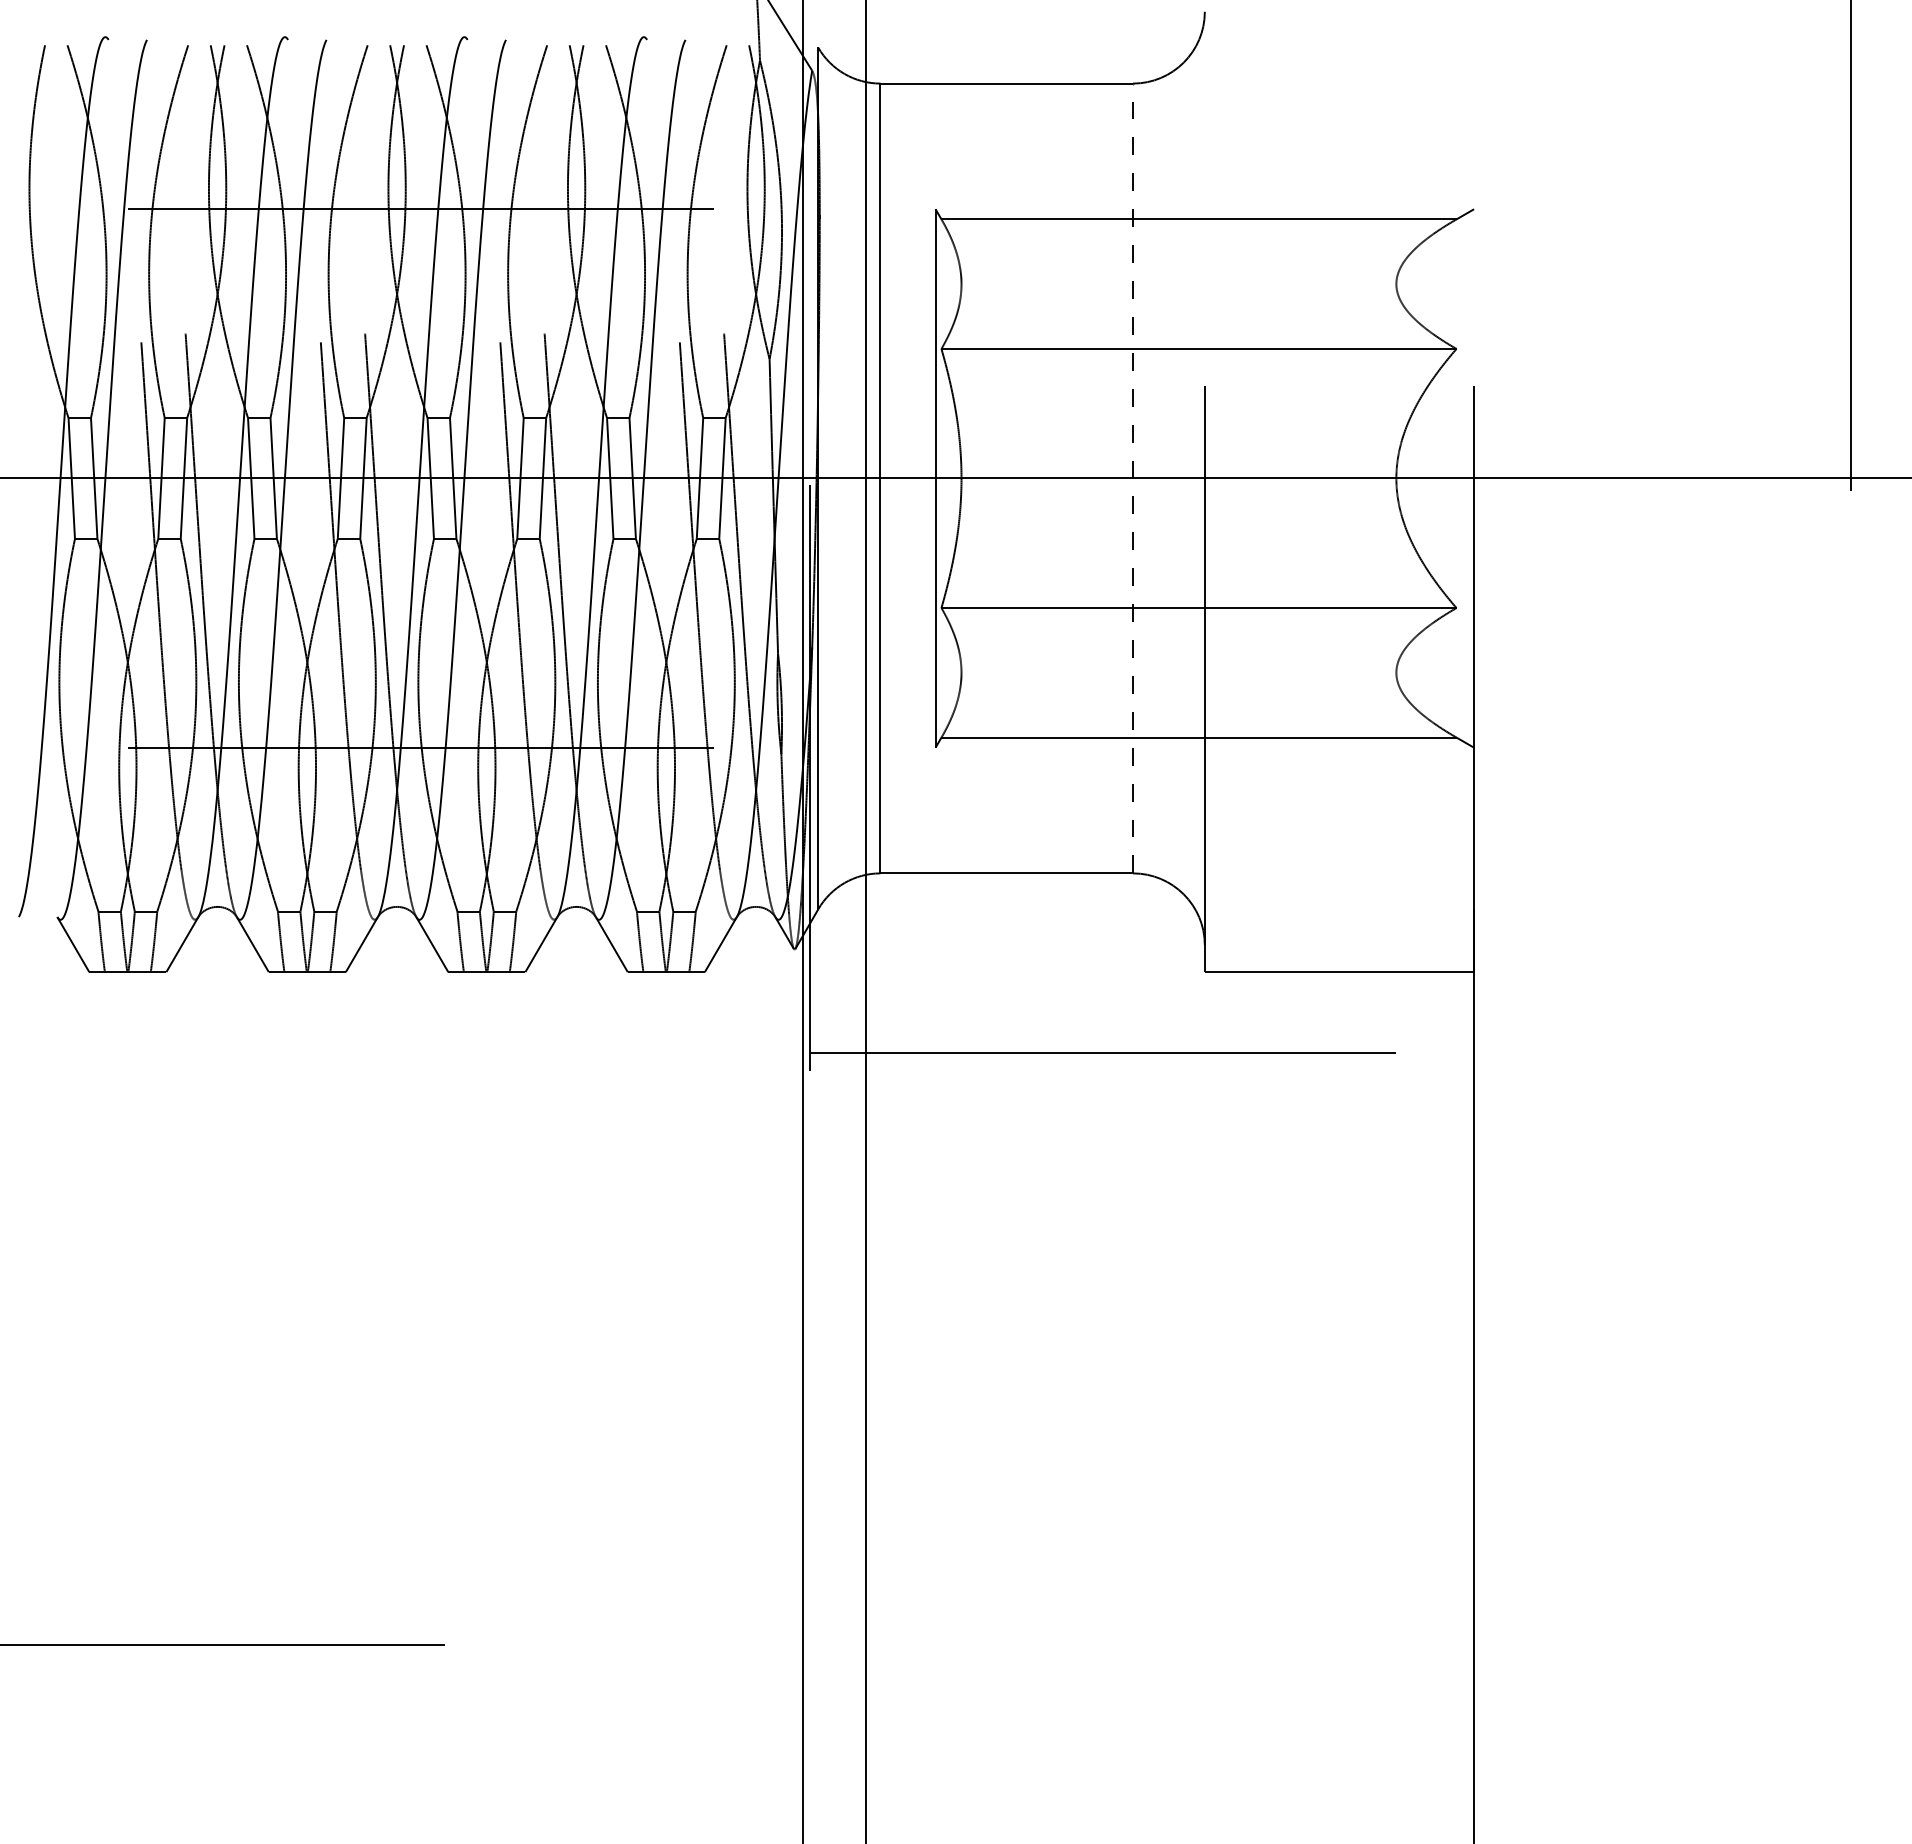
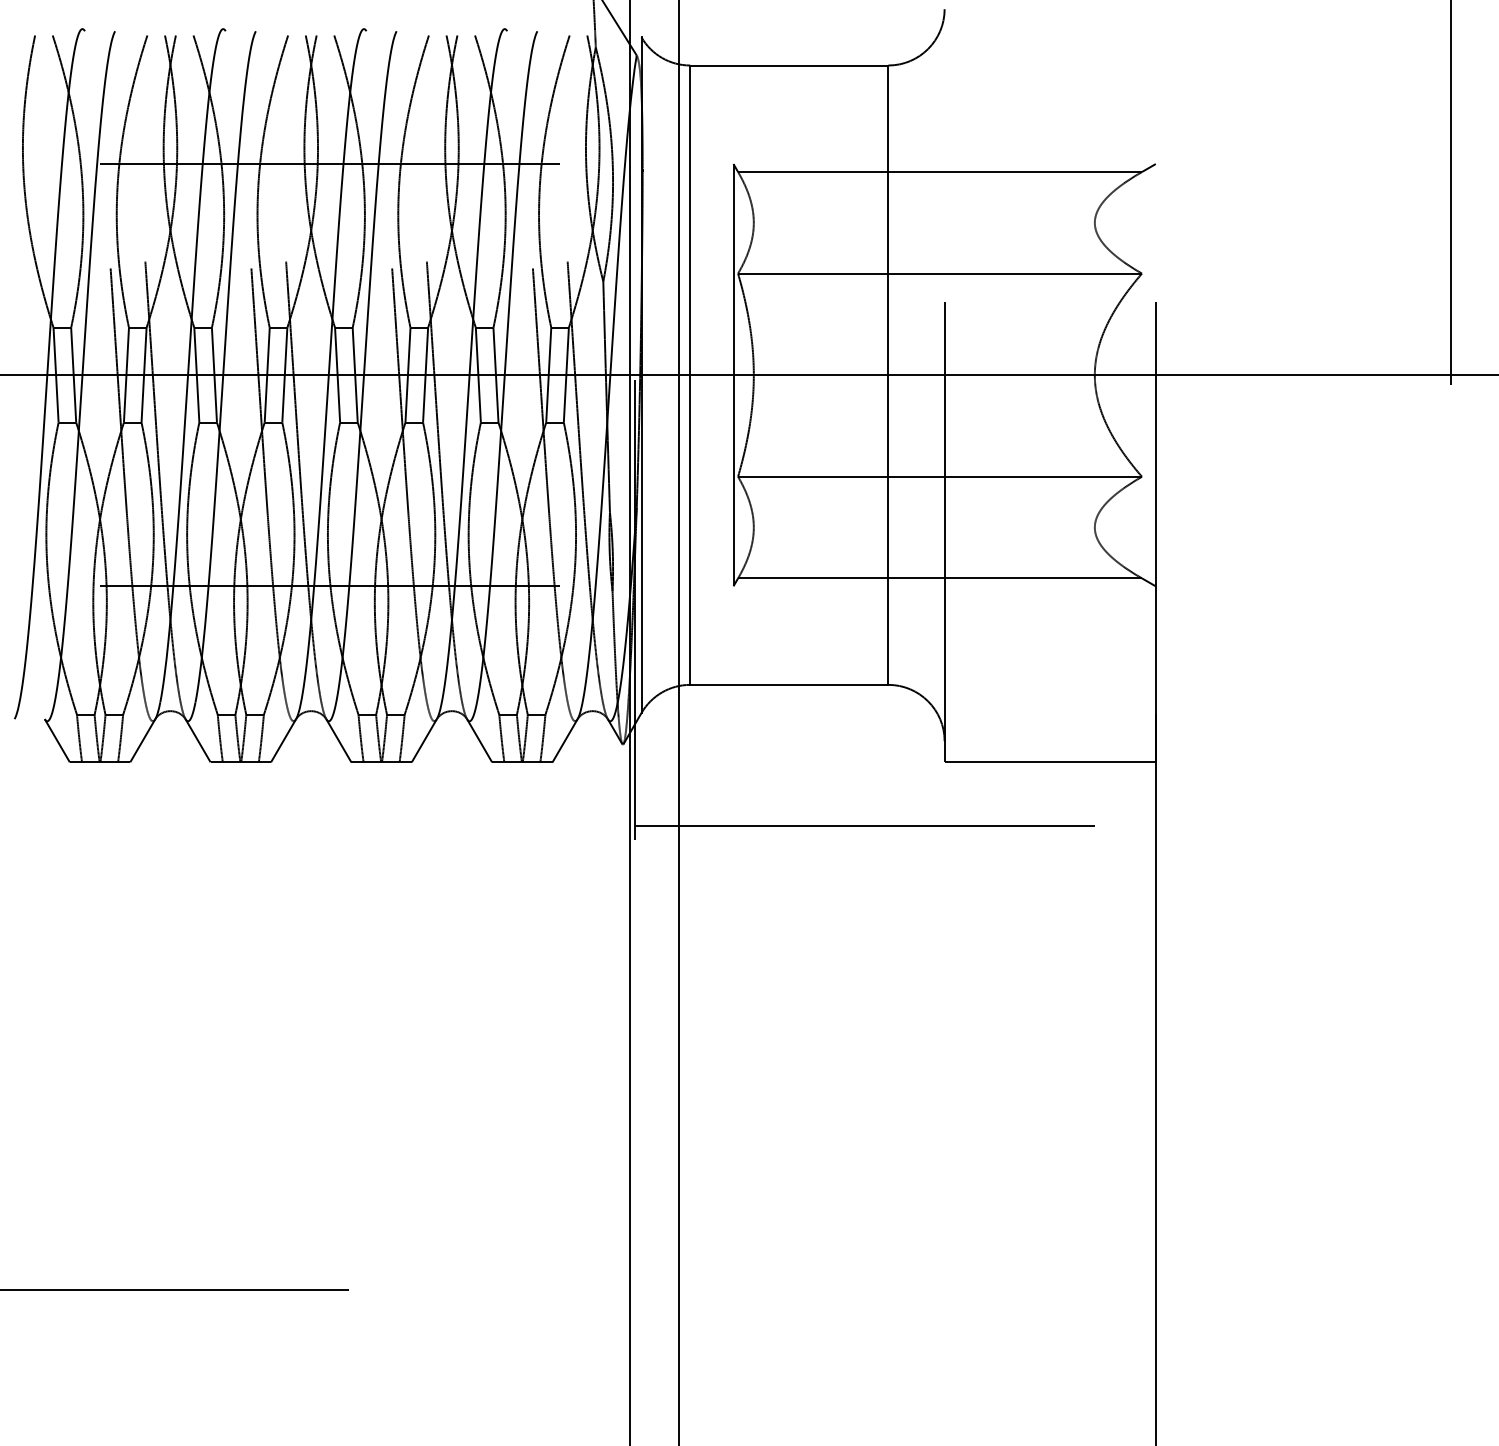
line: (1133, 478) -> (888, 375), dashed -> solid

